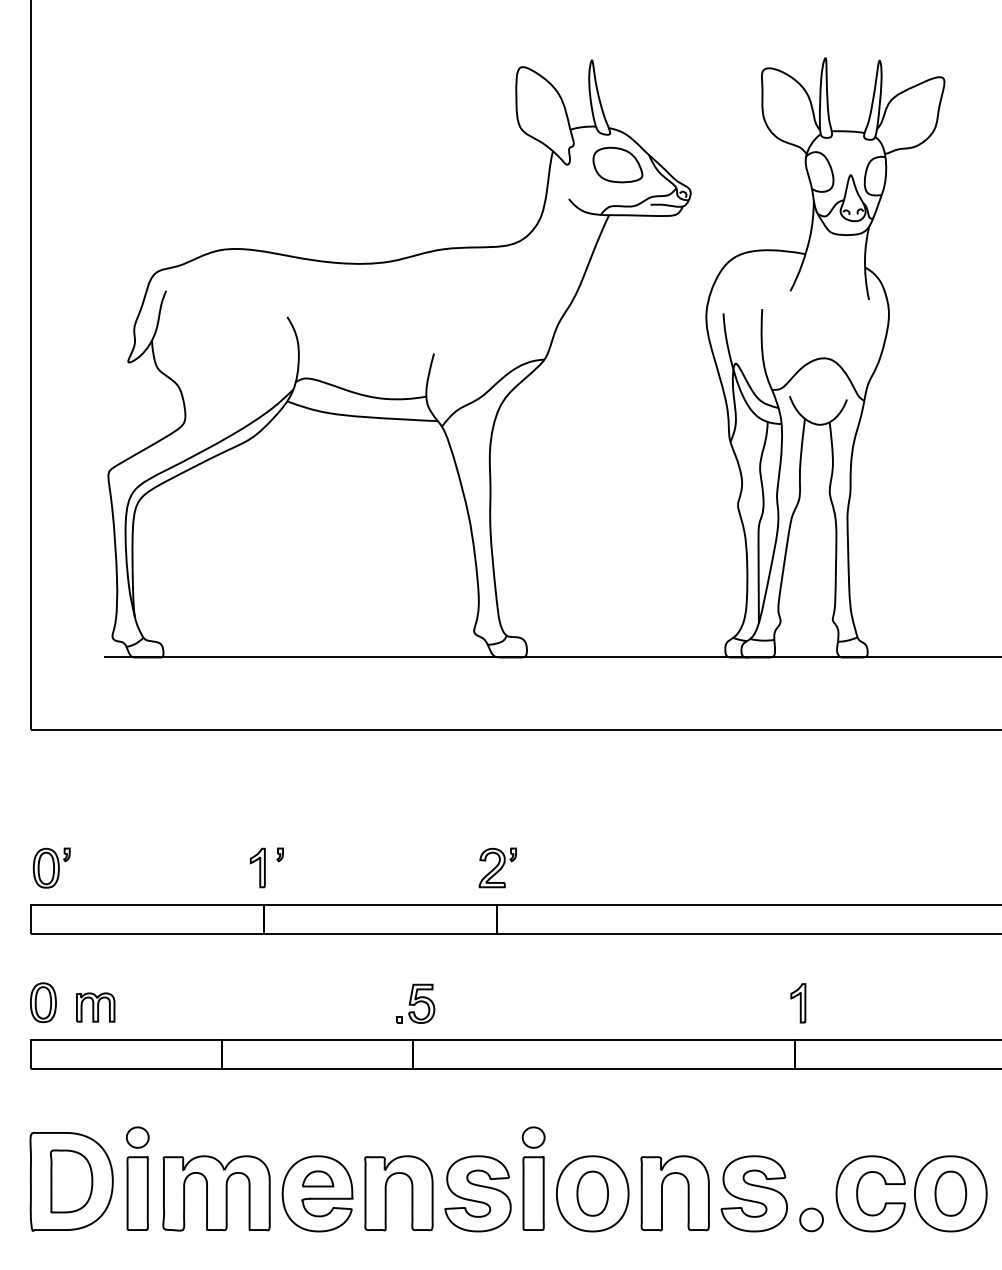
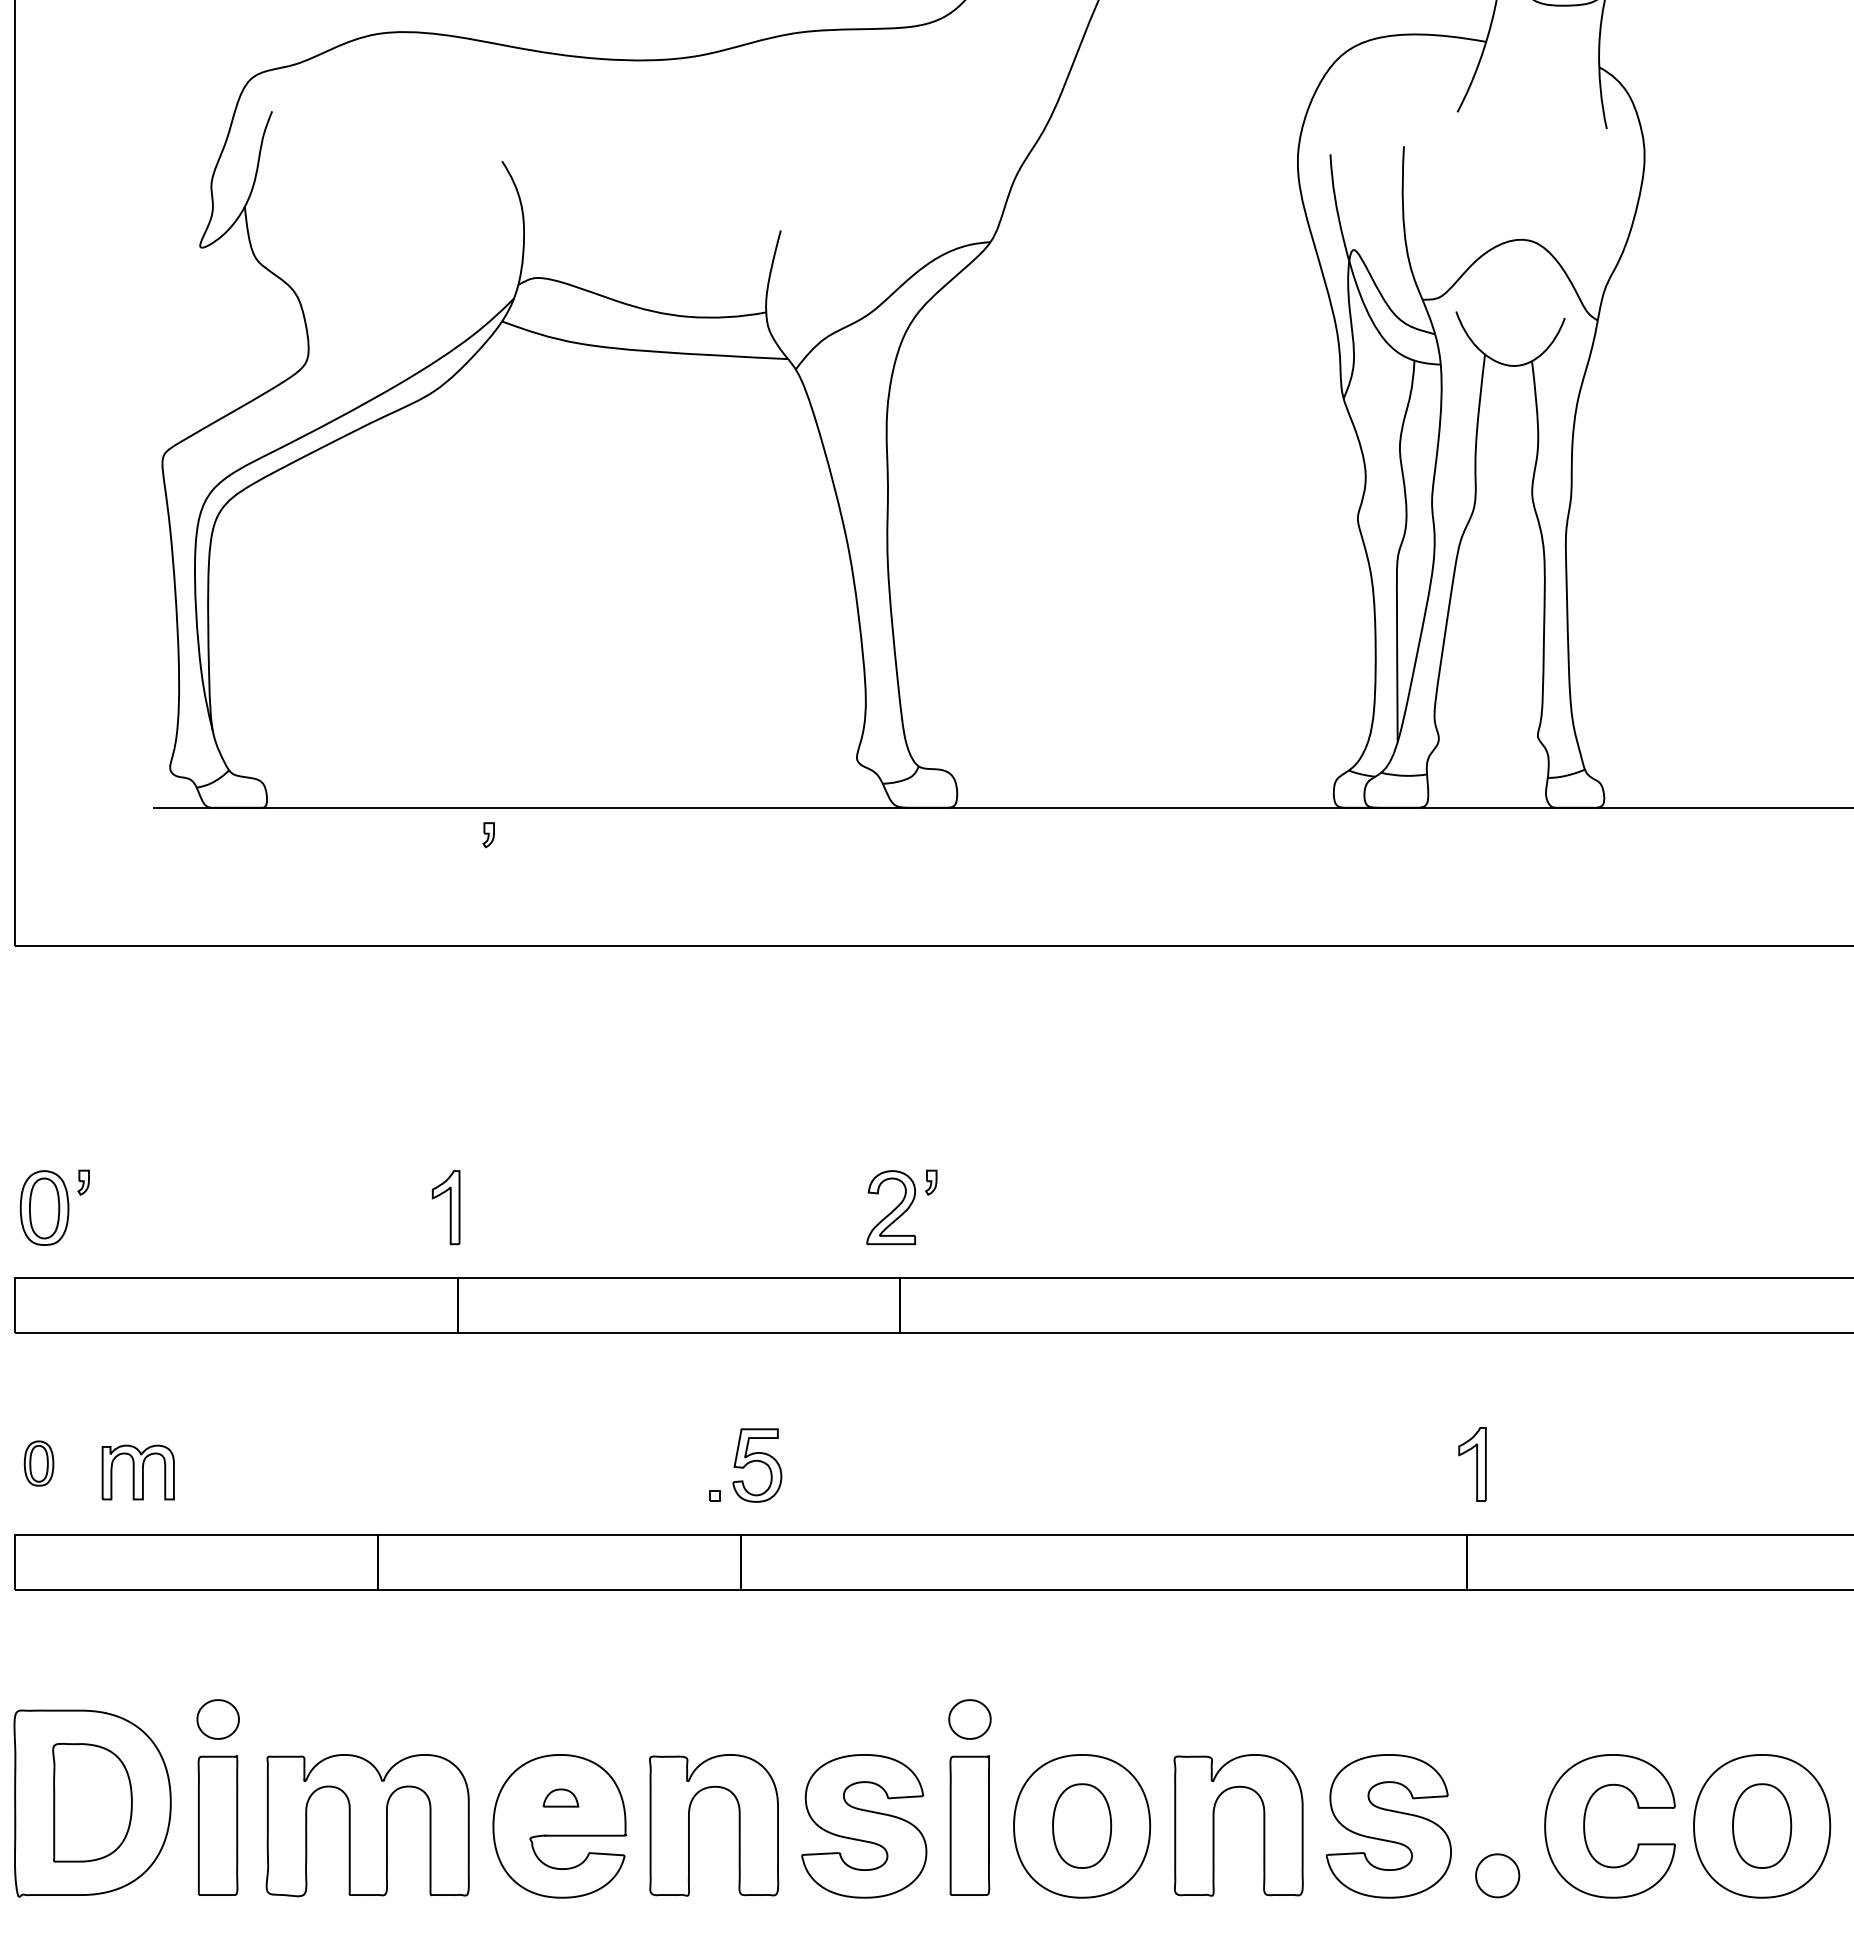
part: (279, 854) -> (487, 834), moved
part: (43, 1002) -> (39, 1462), size x0.6
part: (318, 1178) -> (561, 1797), size x0.6

